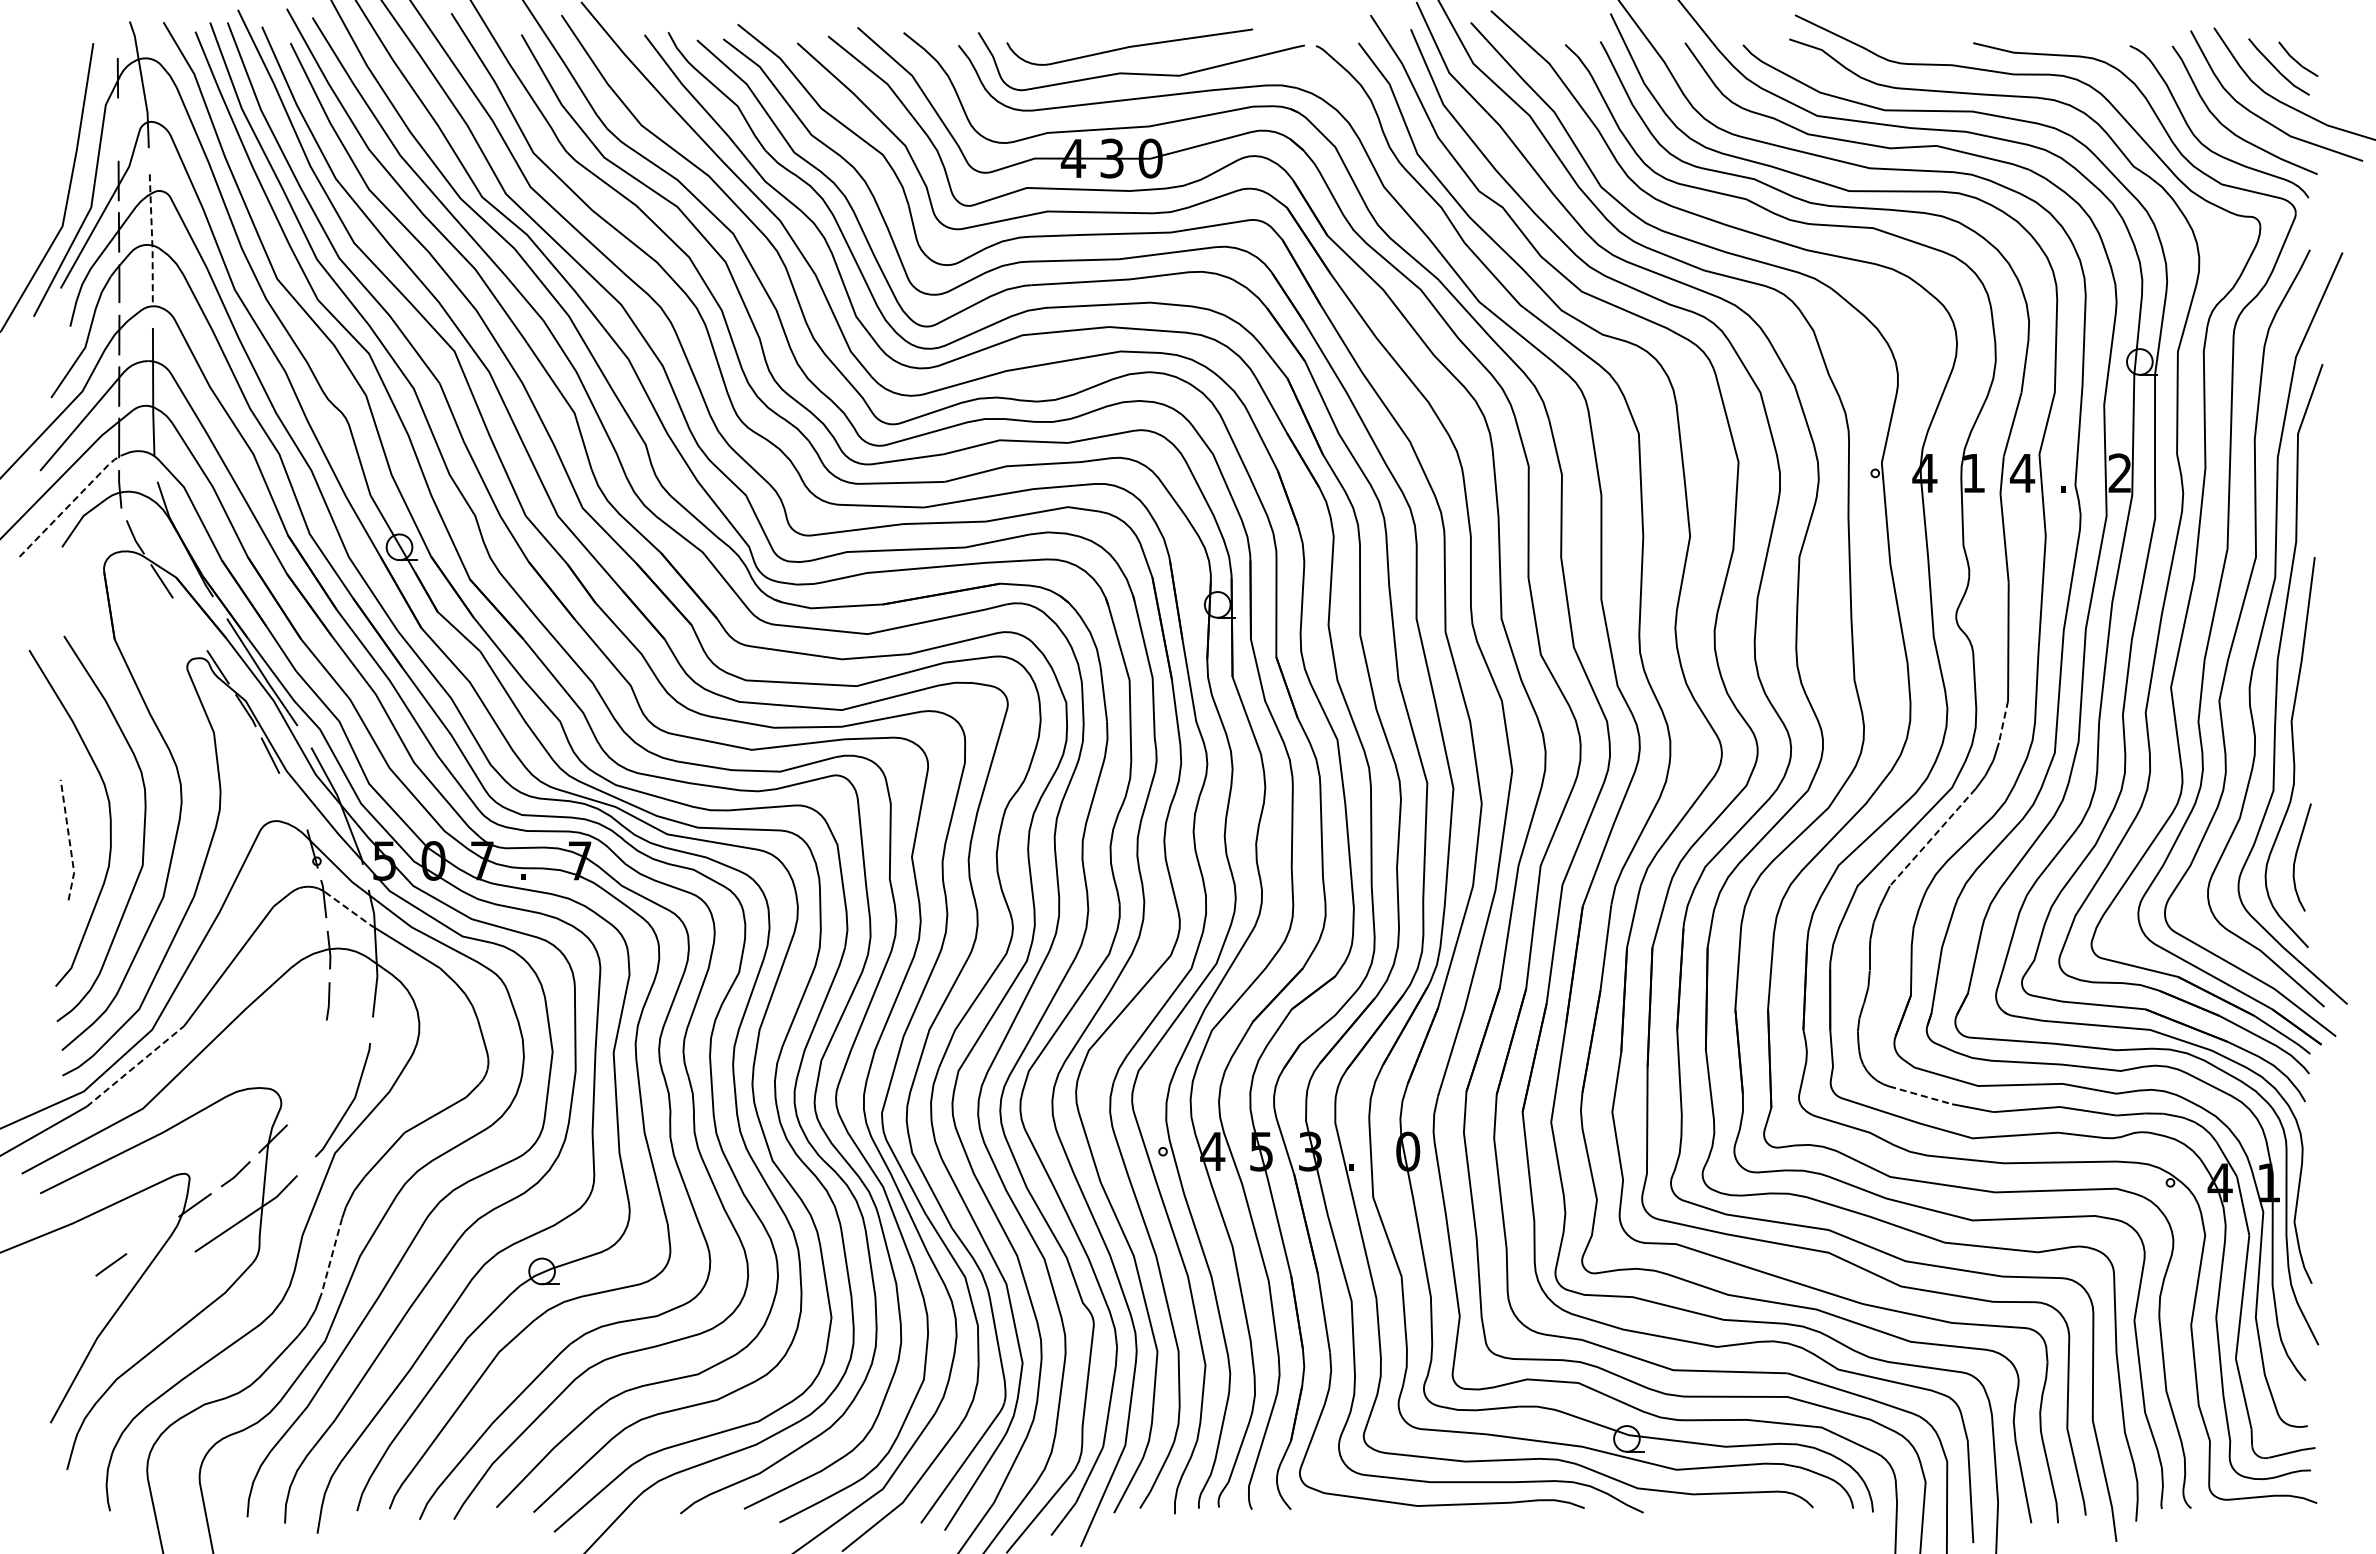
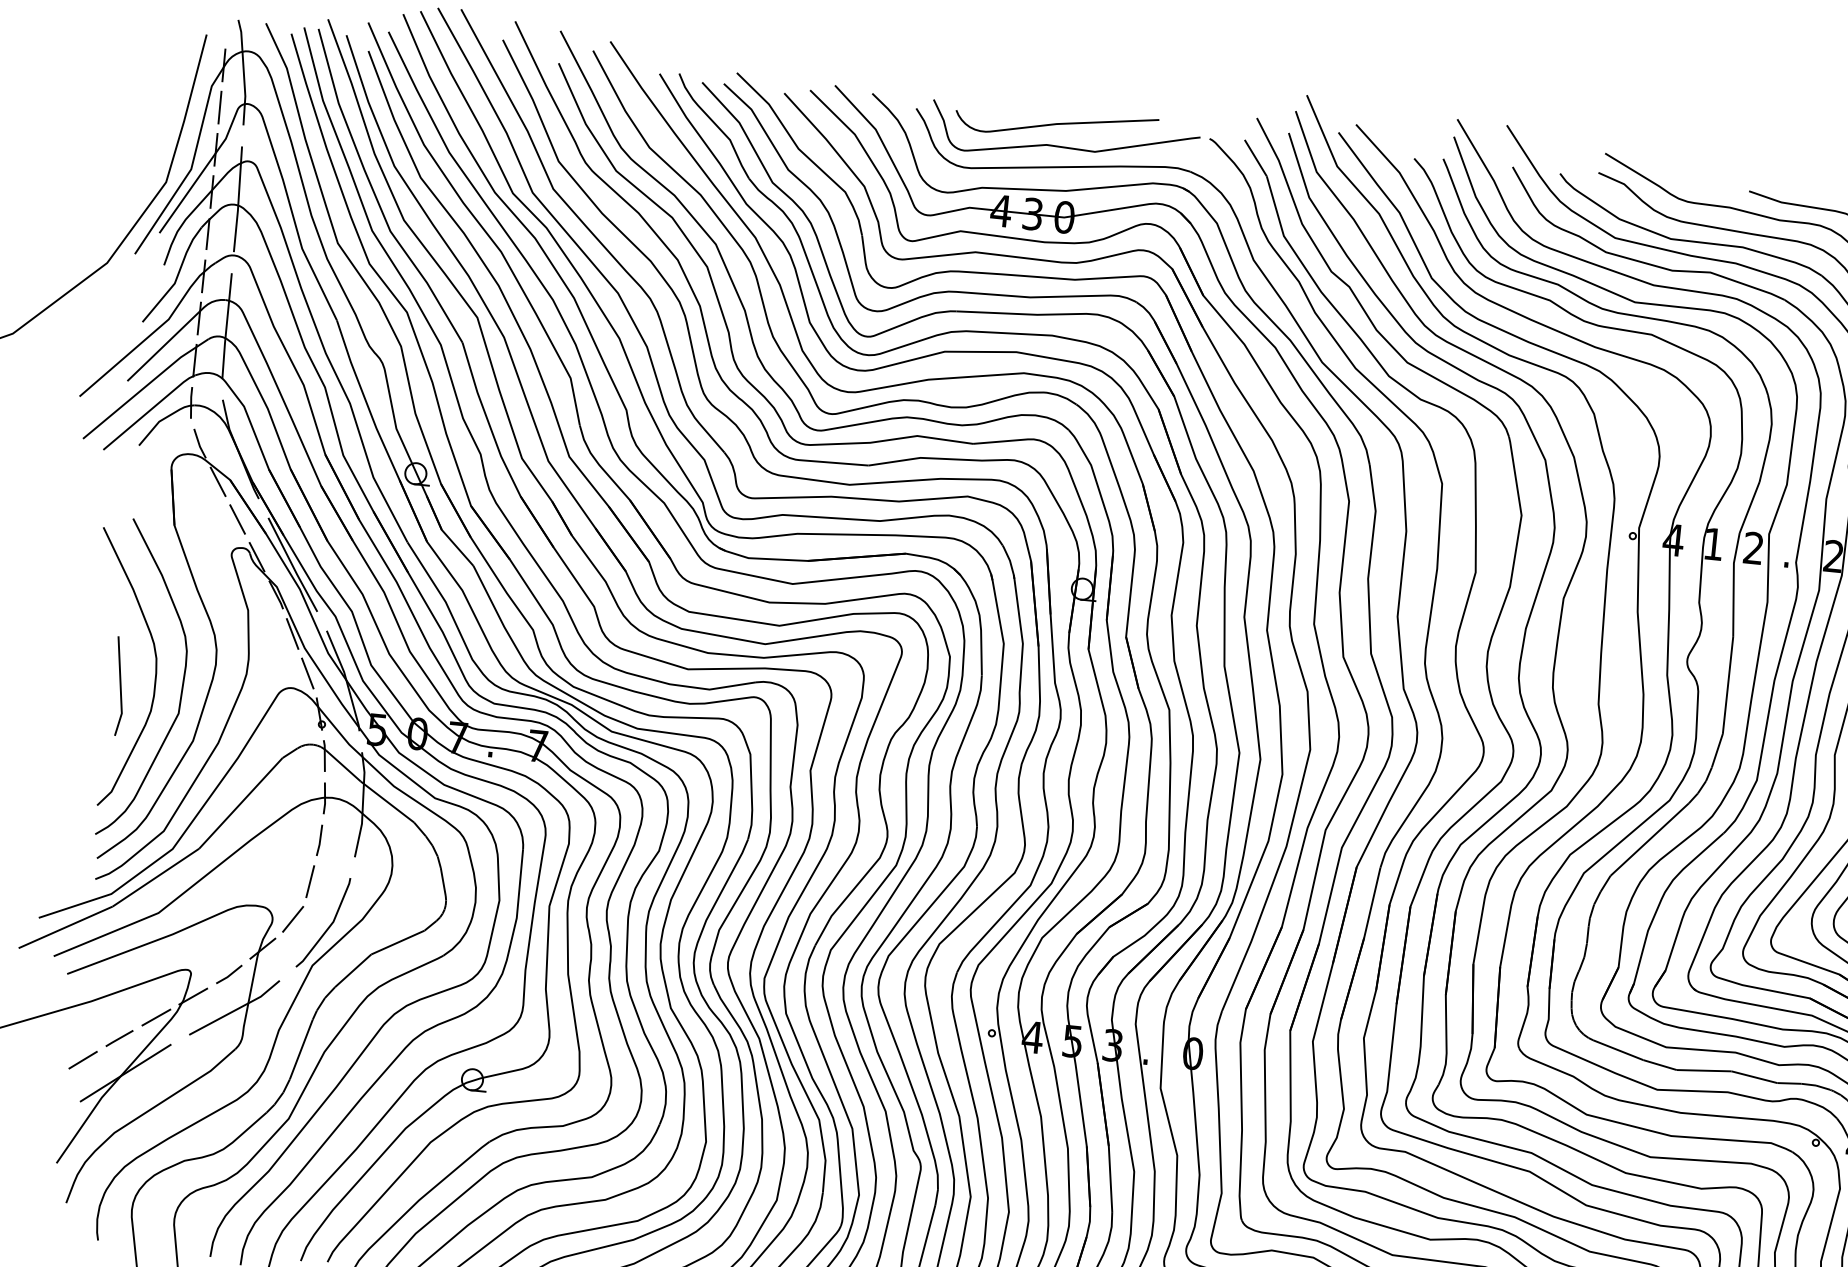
line: (118, 129) -> (220, 107), added
line: (152, 238) -> (238, 199), dashed -> solid
text: (2022, 472) -> (1753, 547), 4 -> 2
line: (70, 503) -> (149, 410), dashed -> solid
line: (189, 624) -> (237, 519), added
line: (2003, 722) -> (1717, 751), dashed -> solid
line: (293, 801) -> (307, 673), added
line: (1932, 837) -> (1649, 839), dashed -> solid
line: (69, 840) -> (120, 686), dashed -> solid
line: (348, 909) -> (343, 766), dashed -> solid
line: (321, 1052) -> (309, 881), added
line: (135, 1066) -> (155, 877), dashed -> solid
line: (1920, 1095) -> (1618, 1050), dashed -> solid
line: (305, 1099) -> (292, 918), added
line: (152, 1234) -> (155, 1017), added
line: (331, 1255) -> (301, 1049), dashed -> solid
line: (69, 1295) -> (82, 1060), added
line: (122, 1305) -> (125, 1072), added

